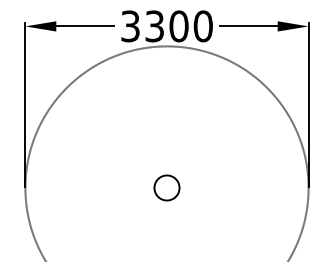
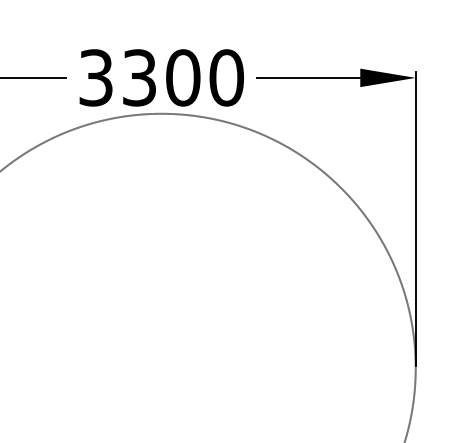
circle: (166, 187) -> (160, 367), removed

